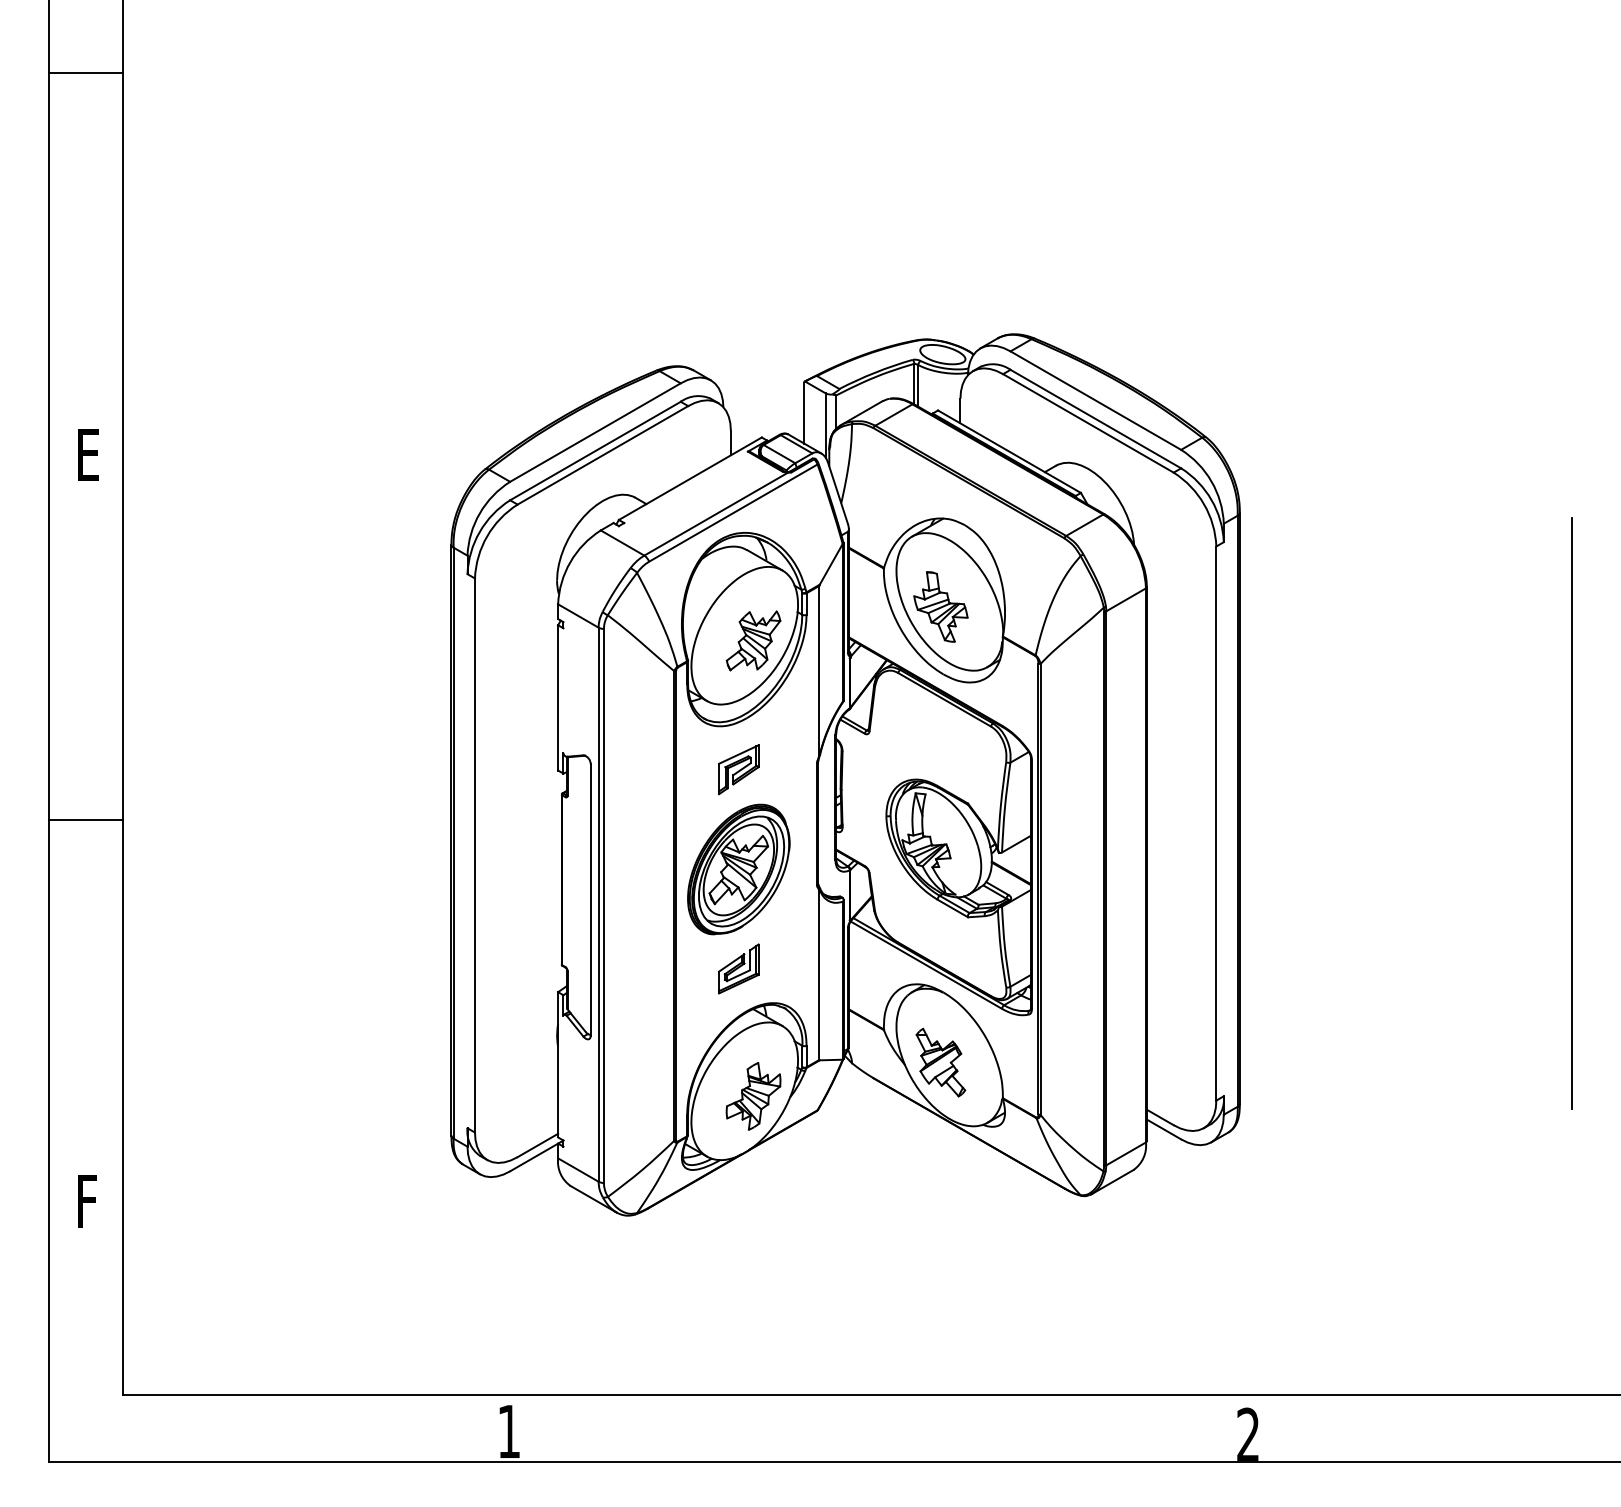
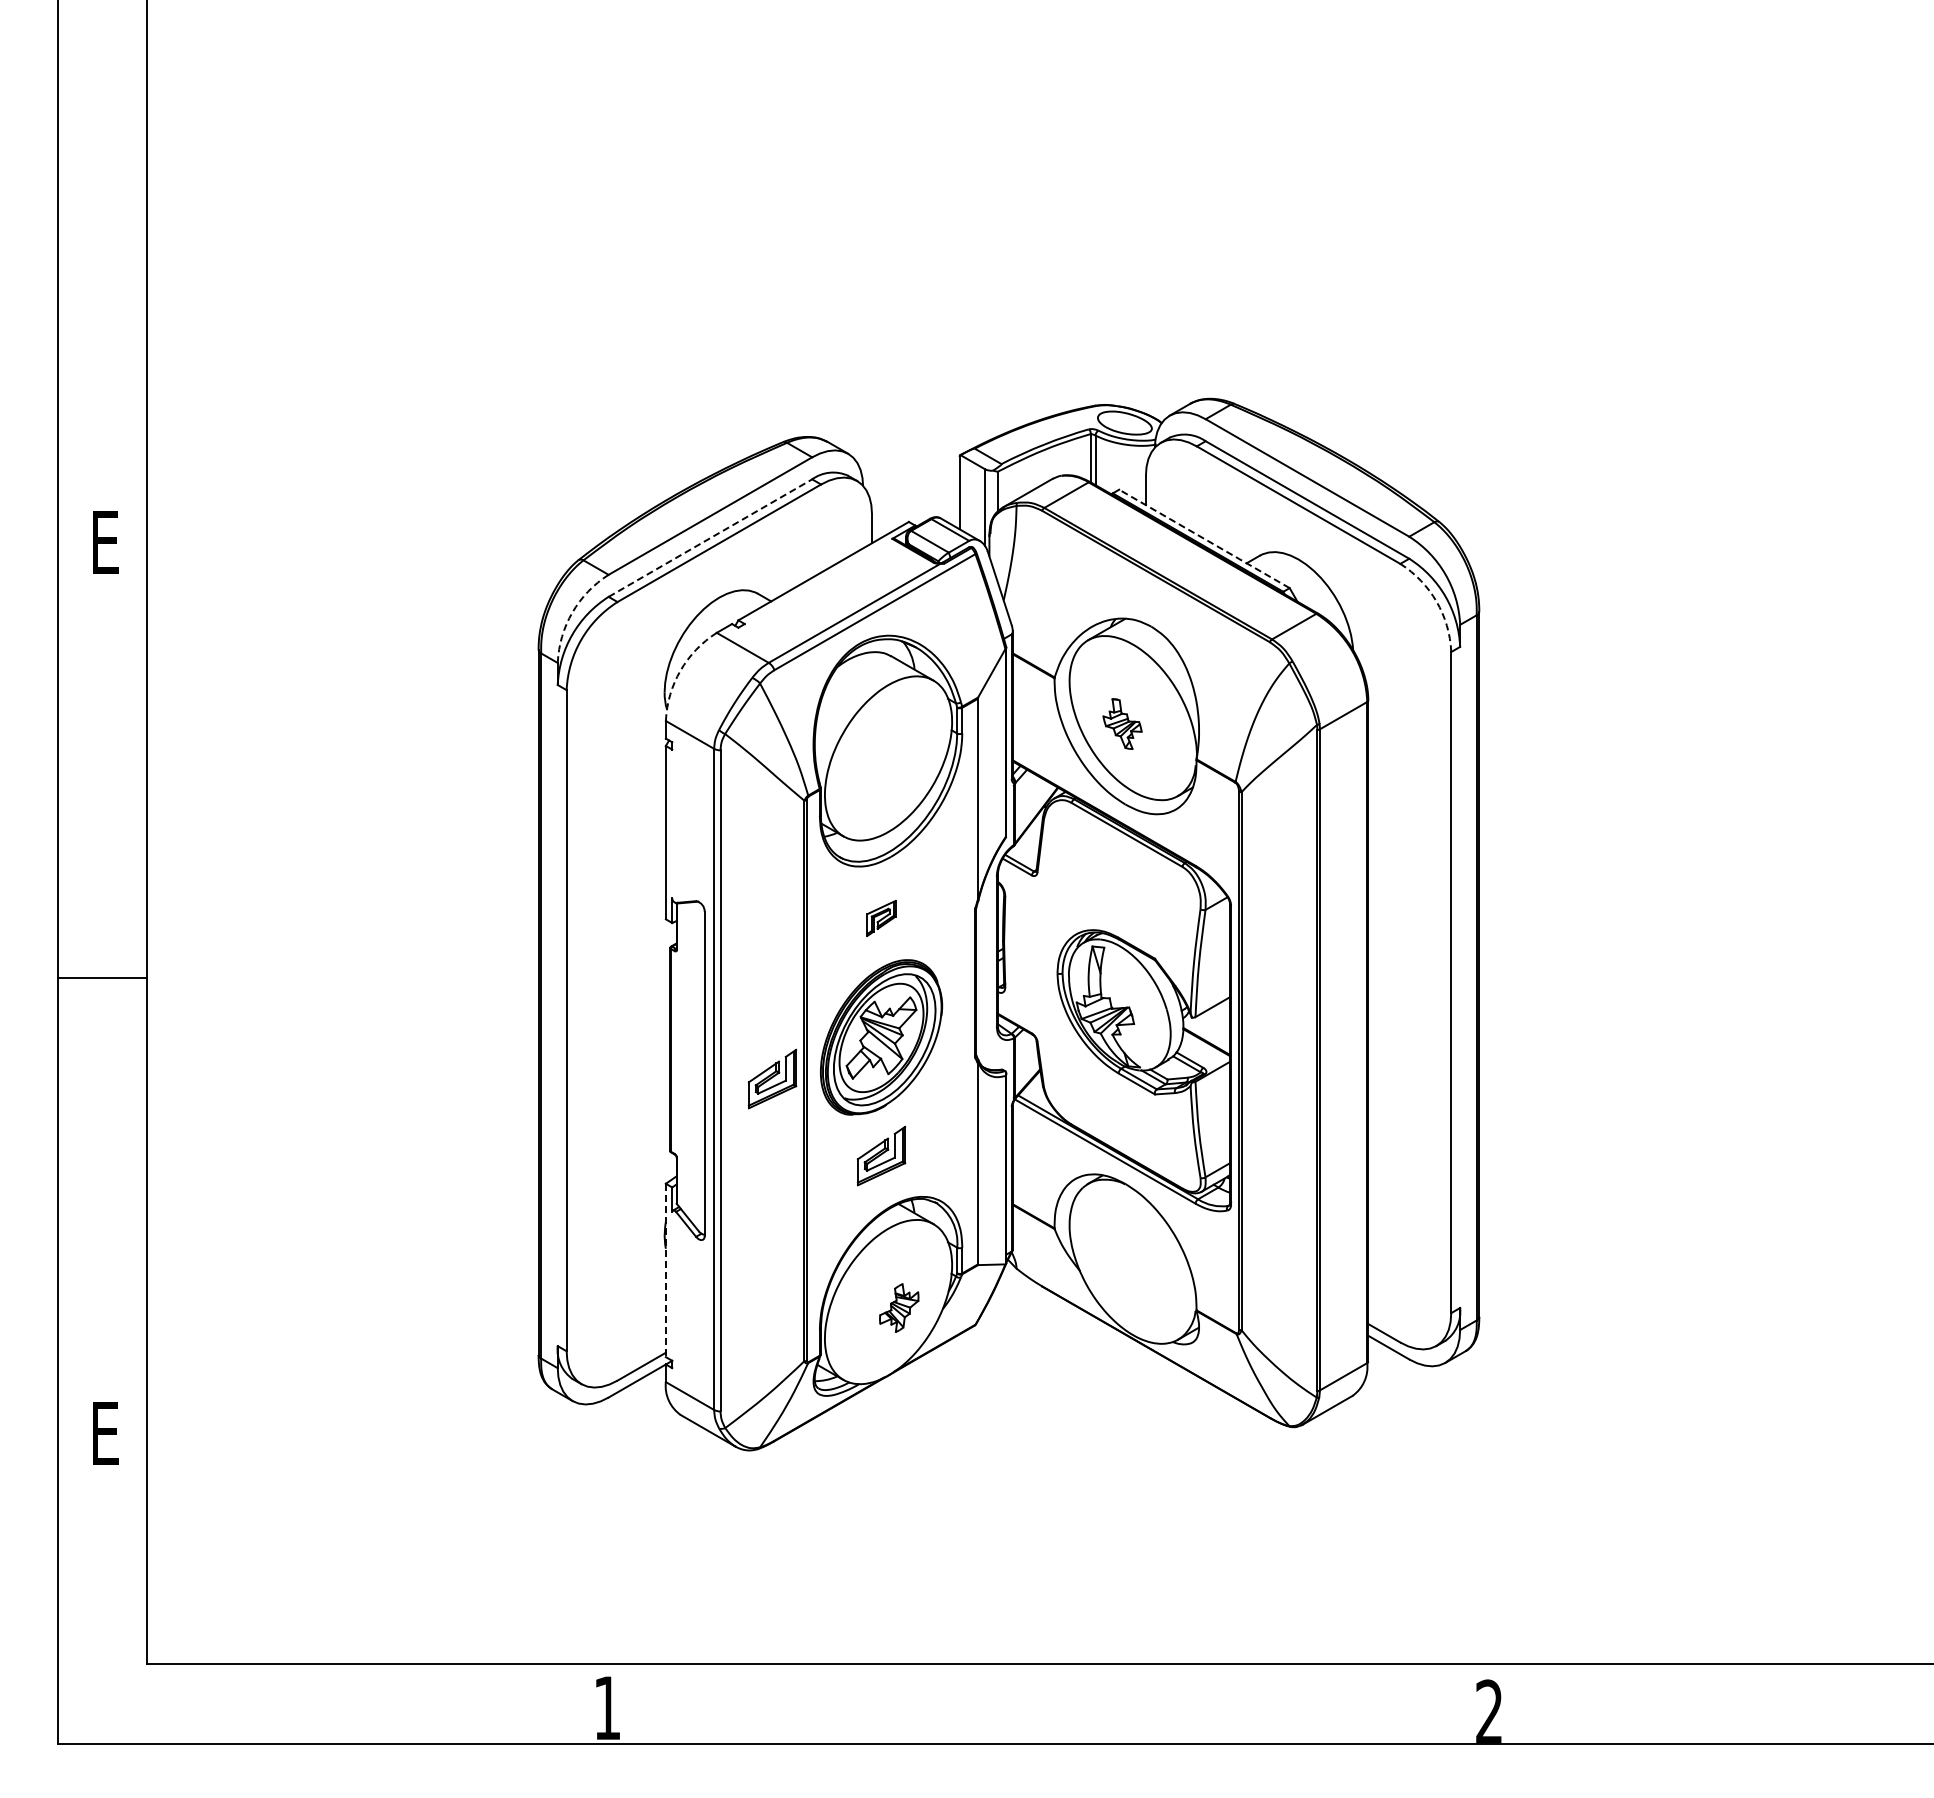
line: (85, 73) -> (102, 87), removed
line: (595, 451) -> (710, 538), solid -> dashed
line: (1009, 451) -> (1204, 538), solid -> dashed
arc: (1203, 504) -> (1436, 601), solid -> dashed
arc: (479, 513) -> (572, 612), solid -> dashed
arc: (570, 561) -> (680, 670), solid -> dashed
part: (940, 606) -> (1122, 723), size x0.6
part: (753, 640) -> (898, 764), removed
part: (738, 769) -> (881, 918), size x0.6
line: (1571, 813) -> (1875, 970), removed
part: (647, 903) -> (772, 1078), added
part: (940, 1062) -> (1122, 1267), removed
line: (557, 1064) -> (665, 1270), solid -> dashed
part: (753, 1095) -> (899, 1307), size x0.6
text: (90, 1201) -> (108, 1433), F -> E

